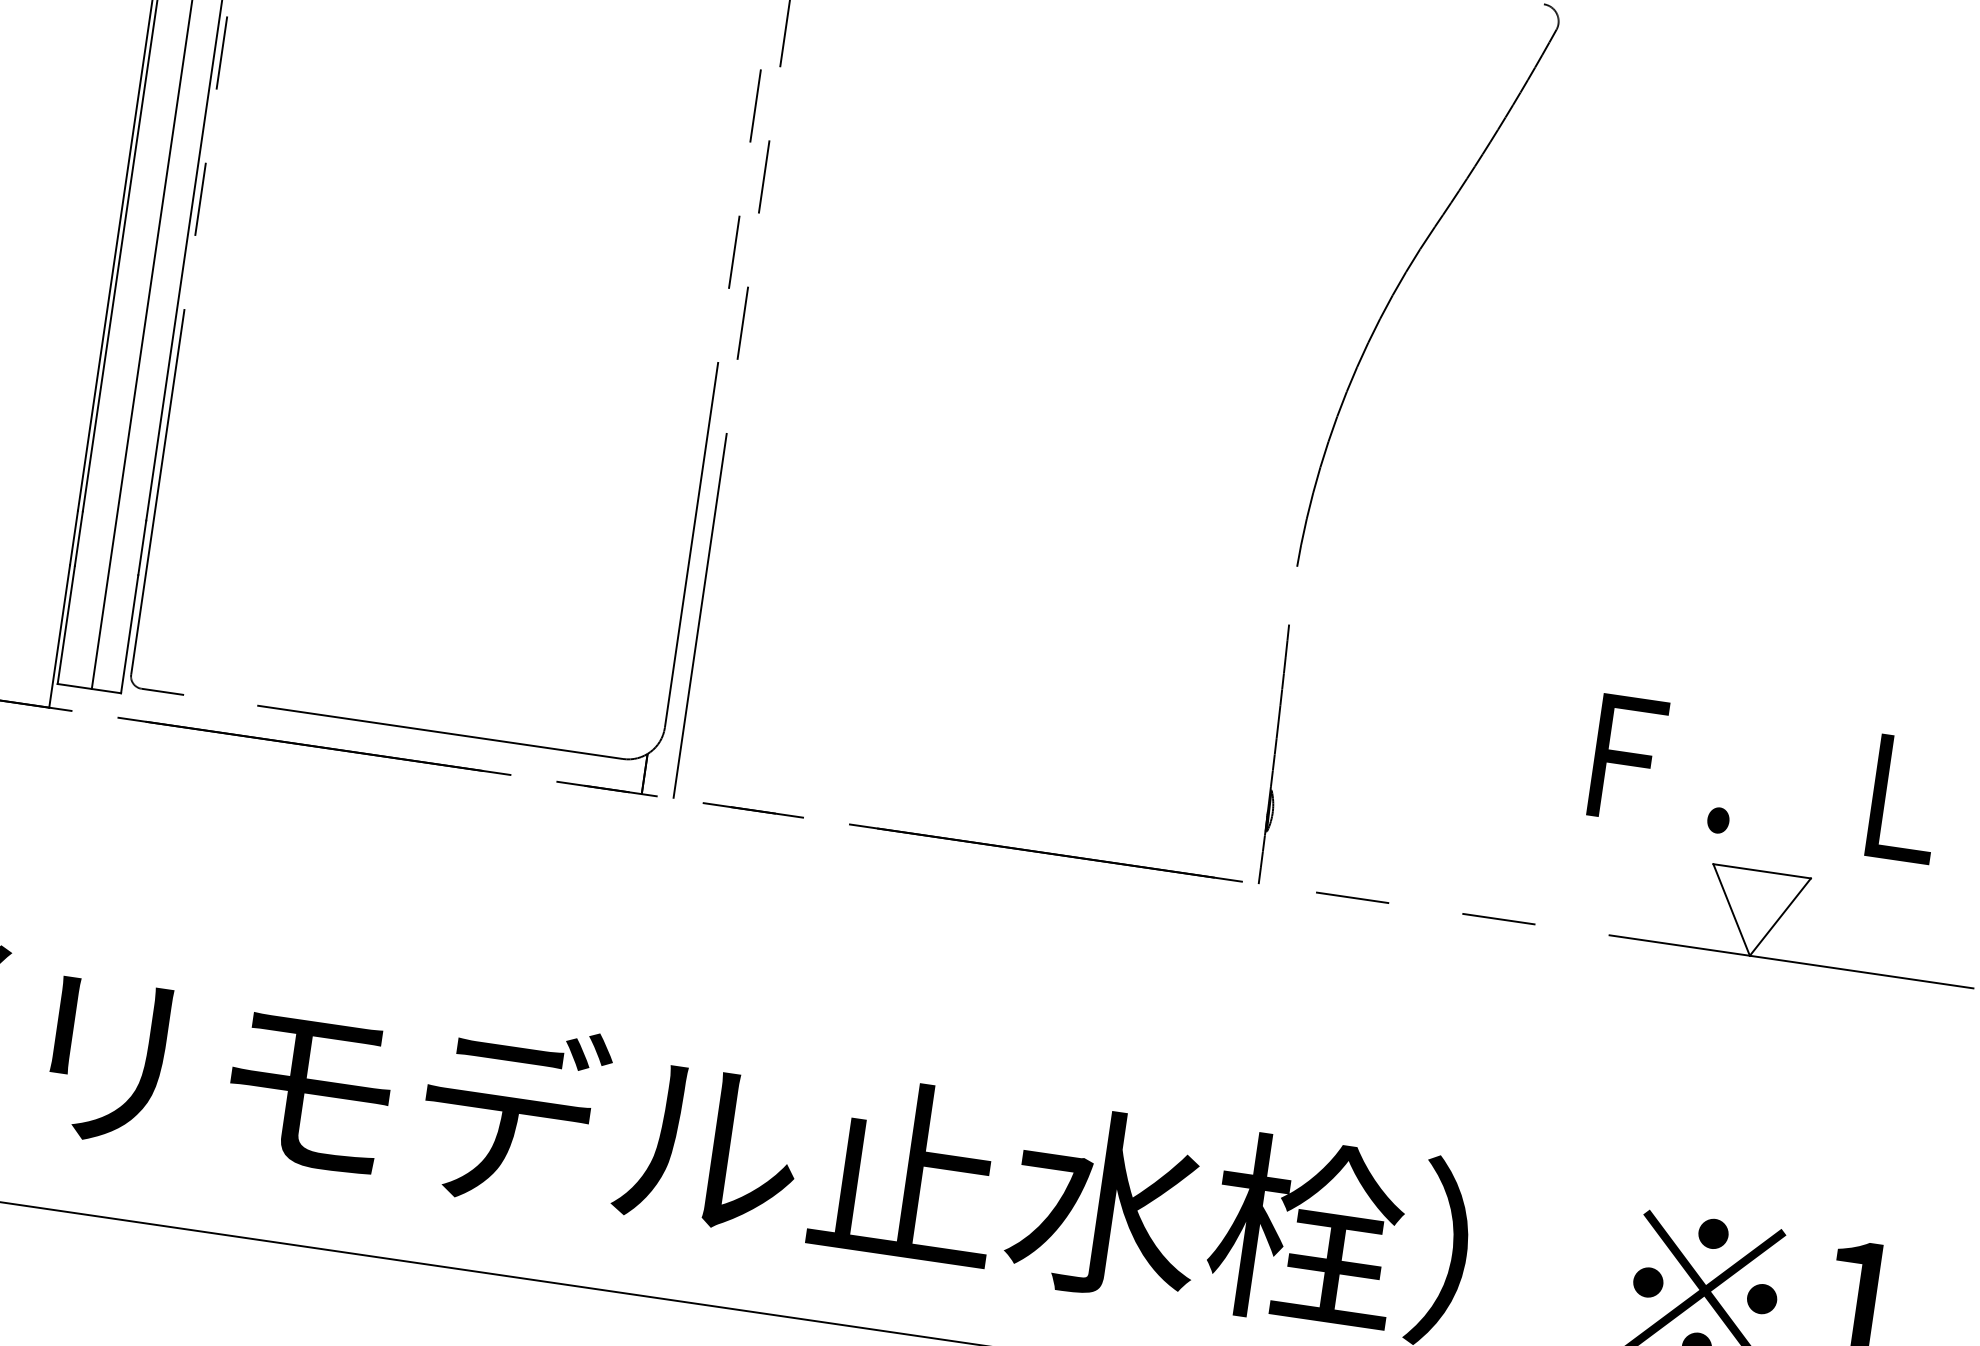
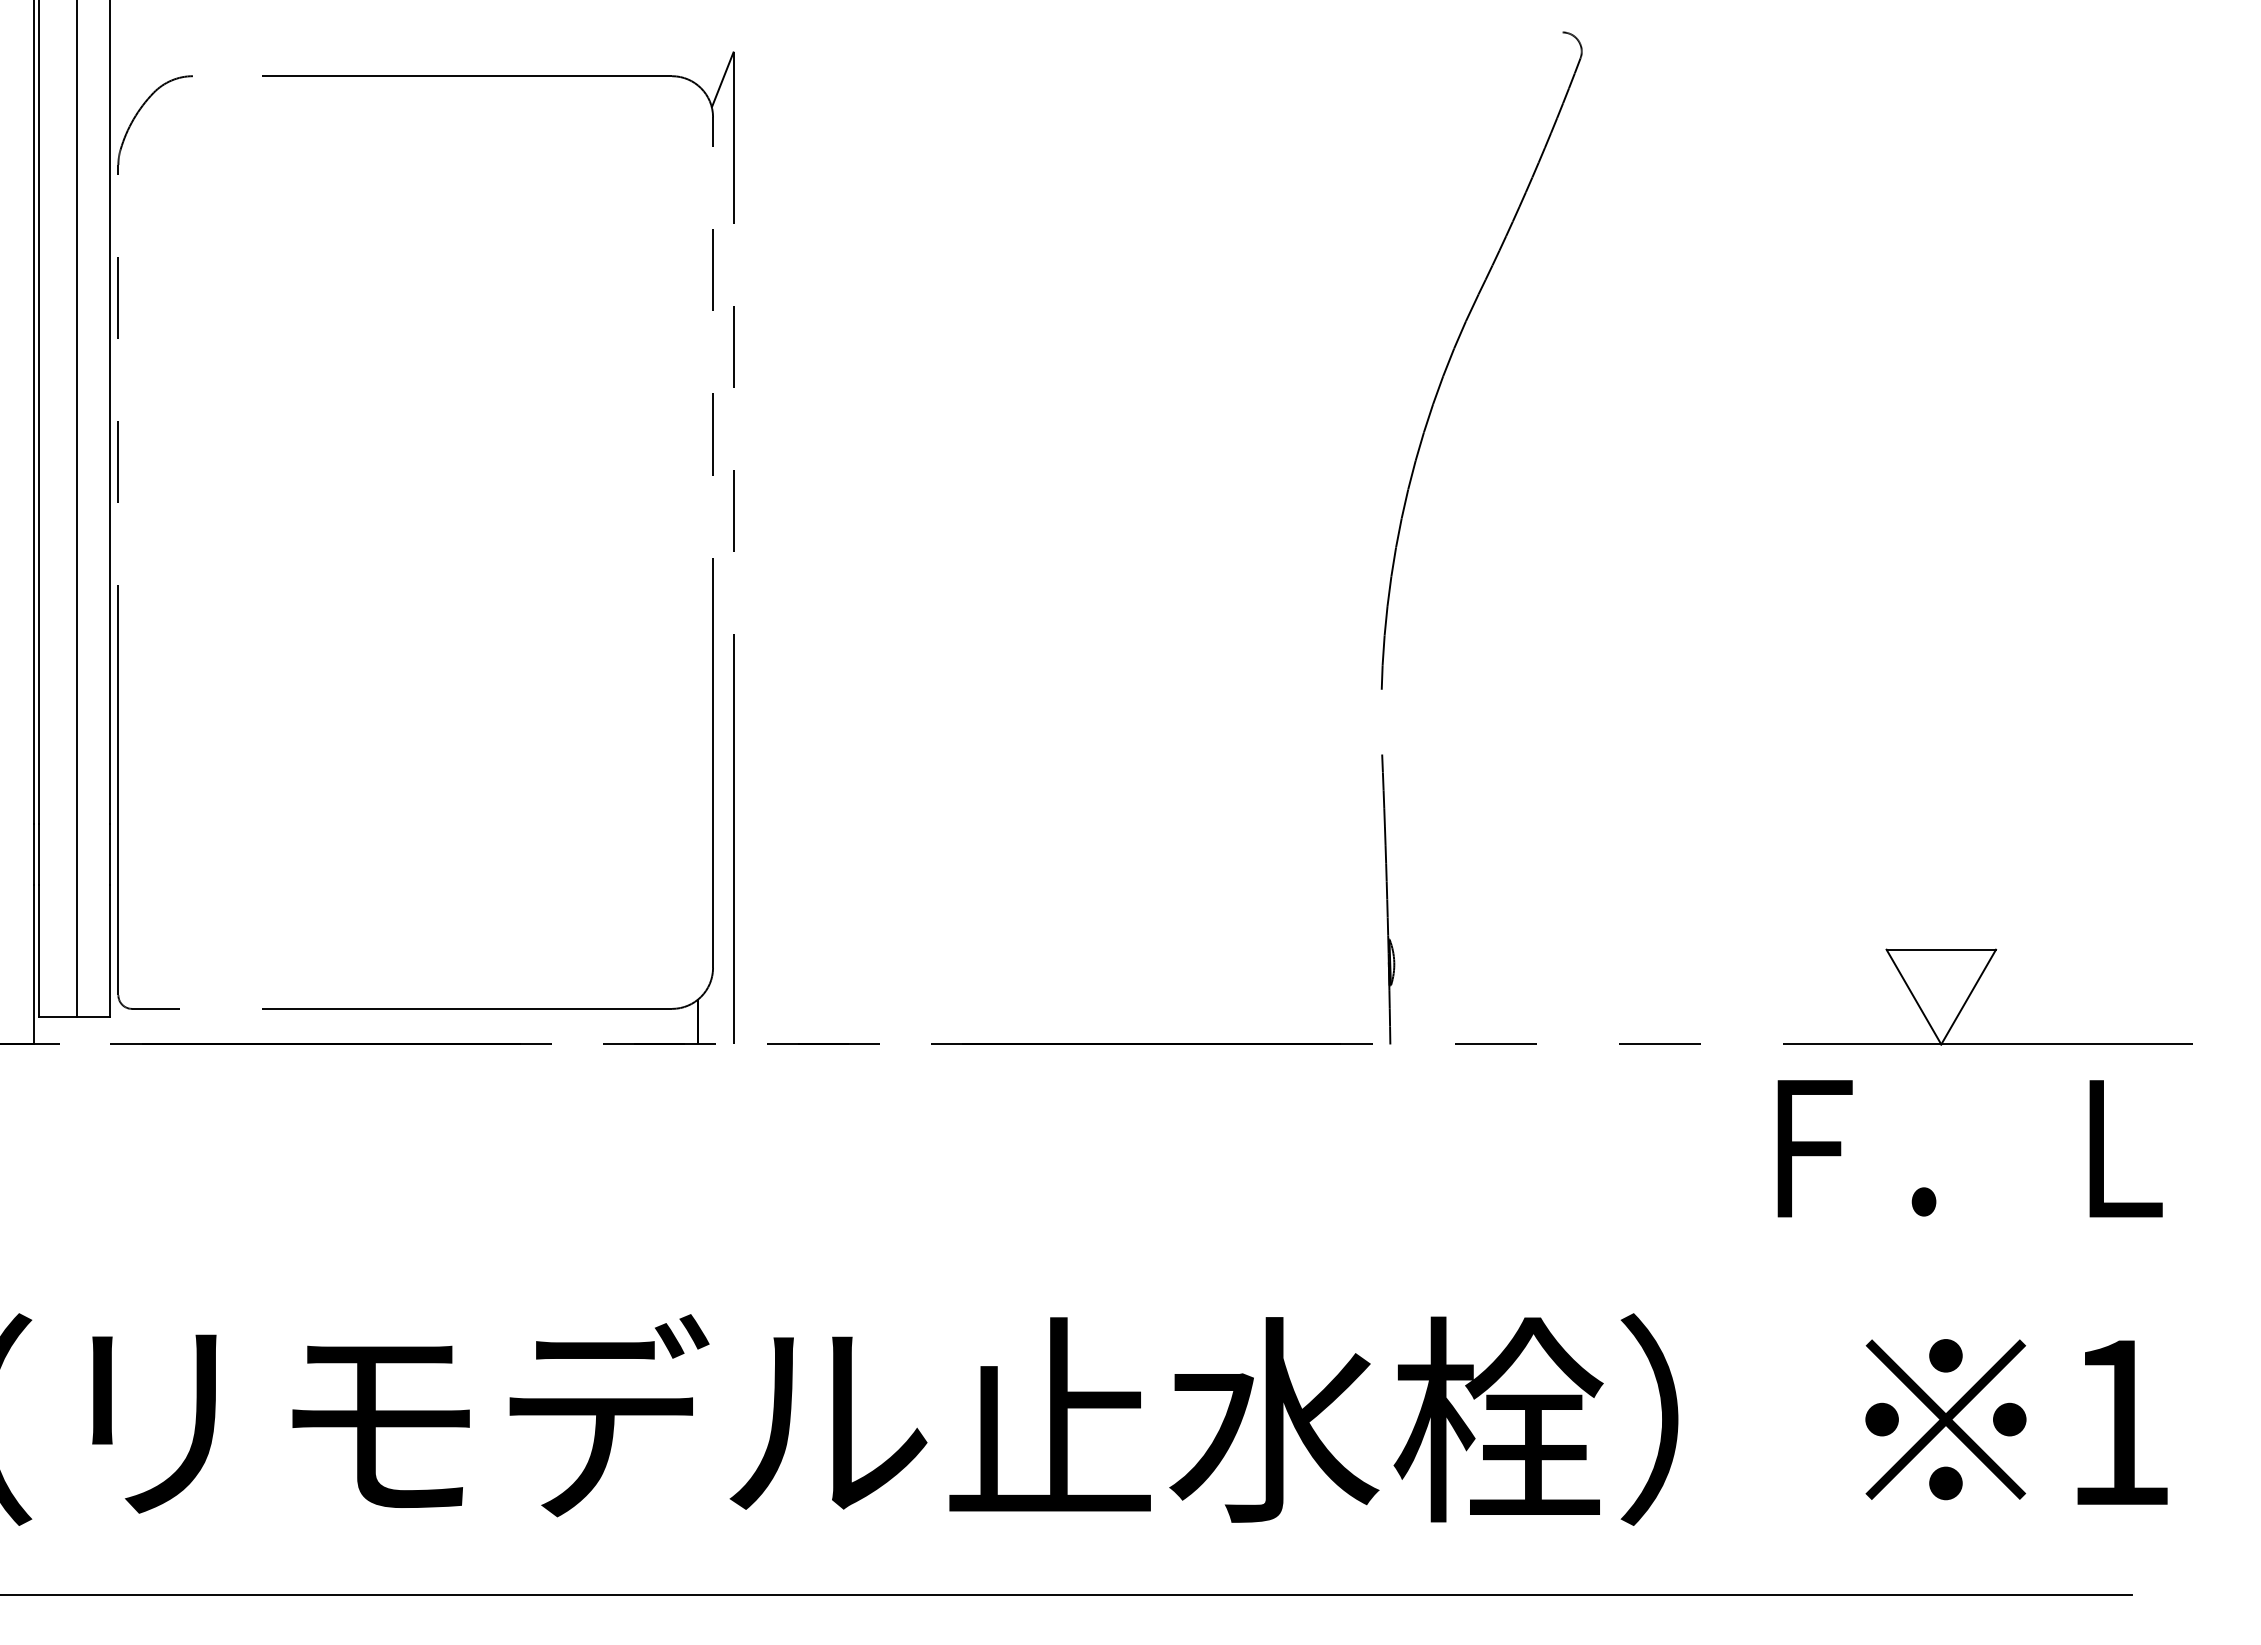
text: (1765, 778) -> (1969, 1148), moved

